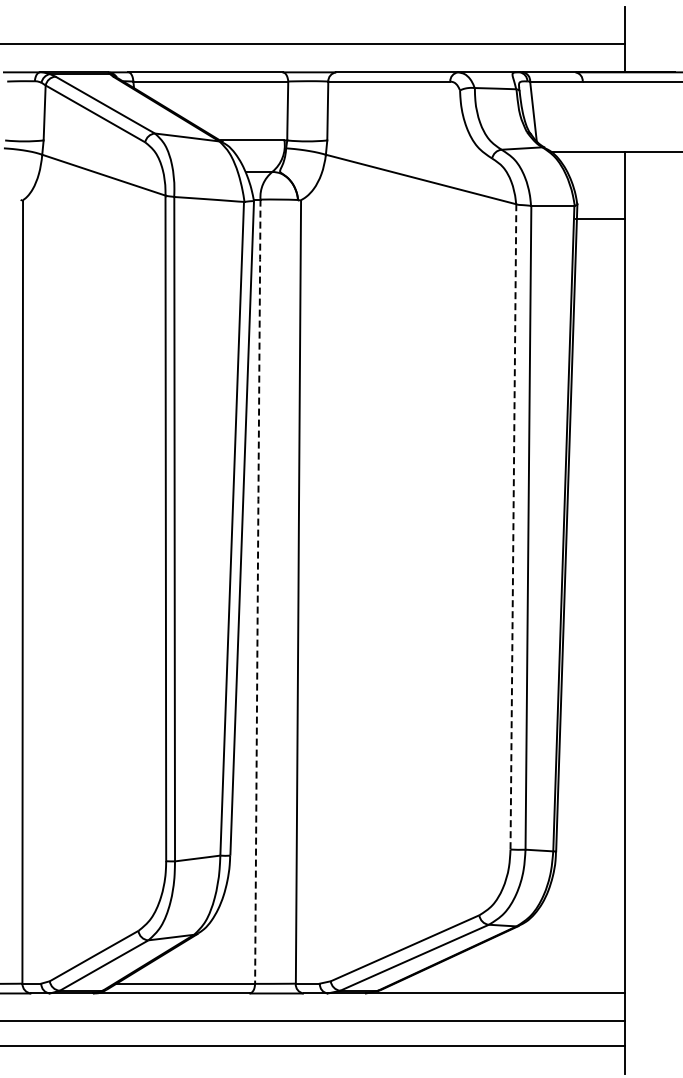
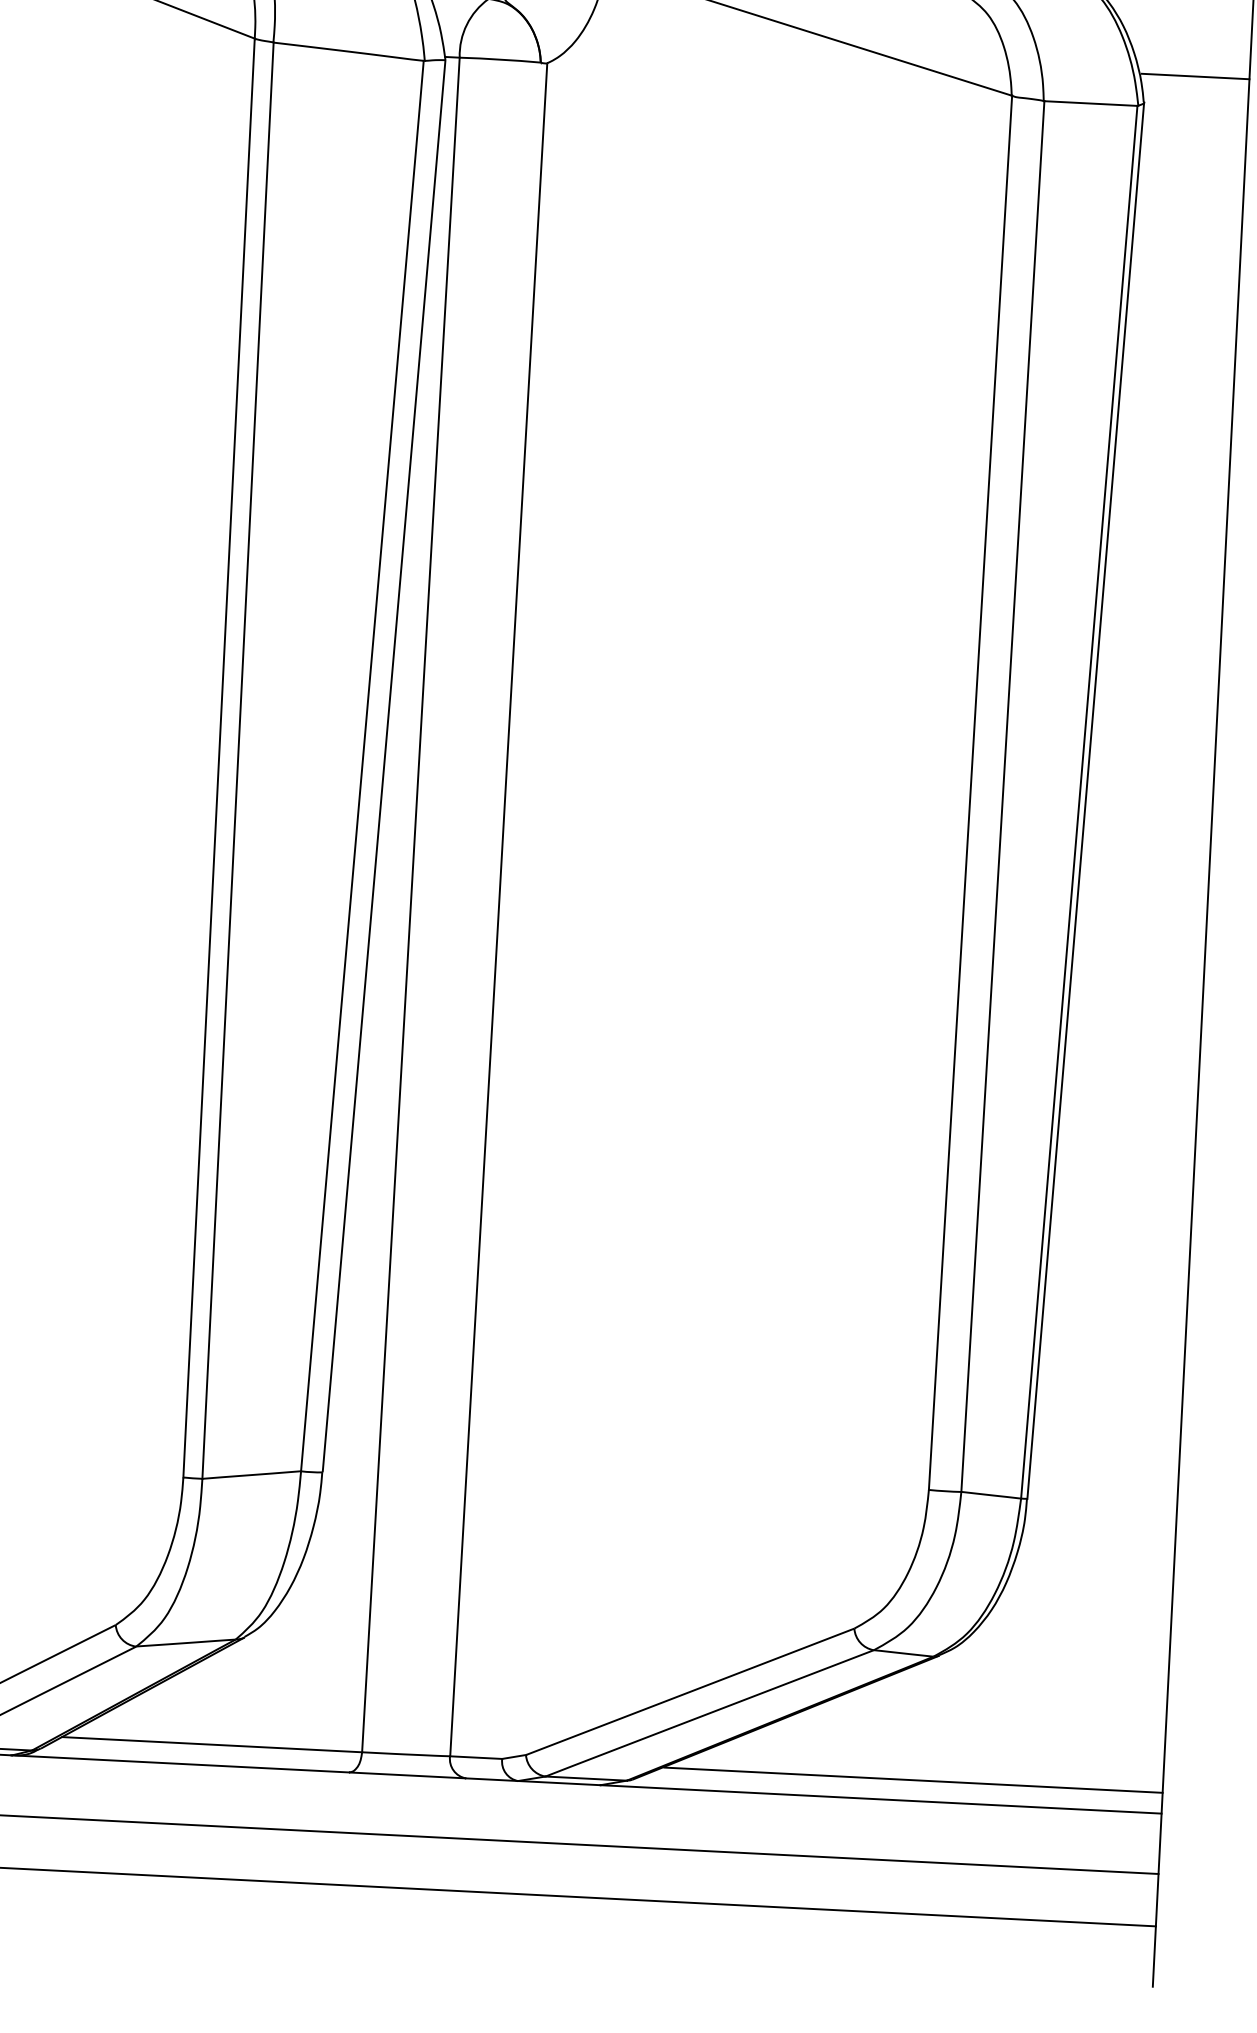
line: (600, 219) -> (1195, 77), moved
line: (513, 526) -> (970, 791), dashed -> solid
line: (257, 590) -> (410, 902), dashed -> solid
line: (509, 983) -> (912, 1779), added

